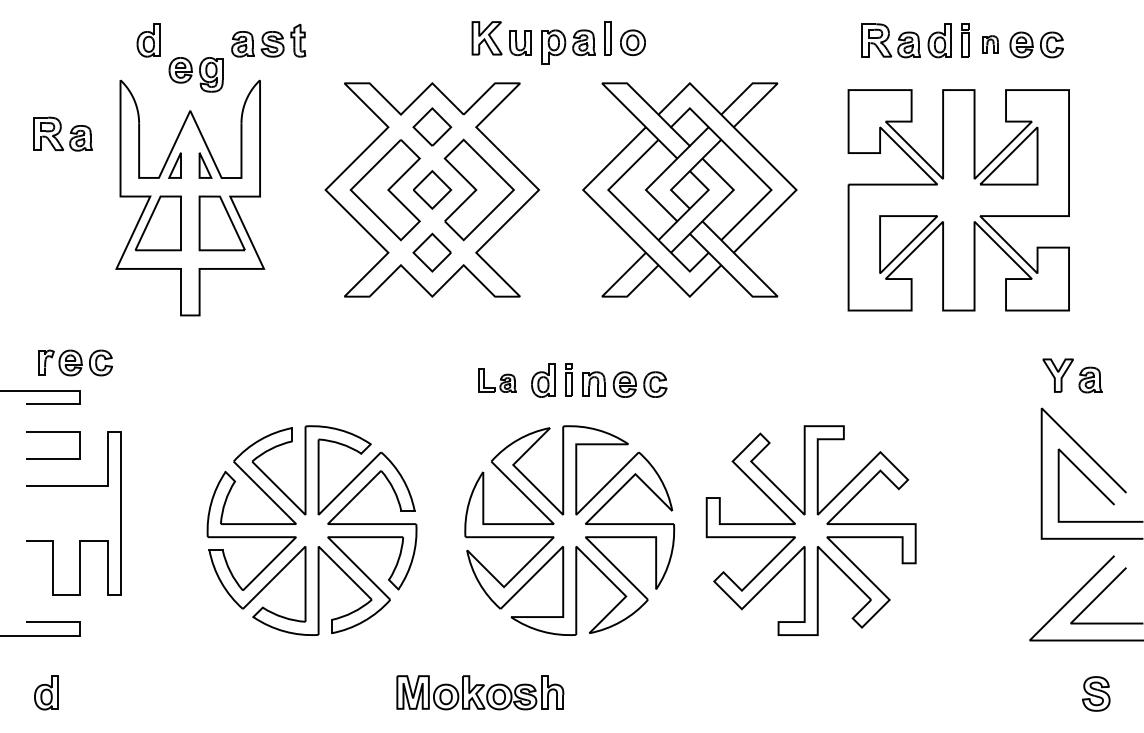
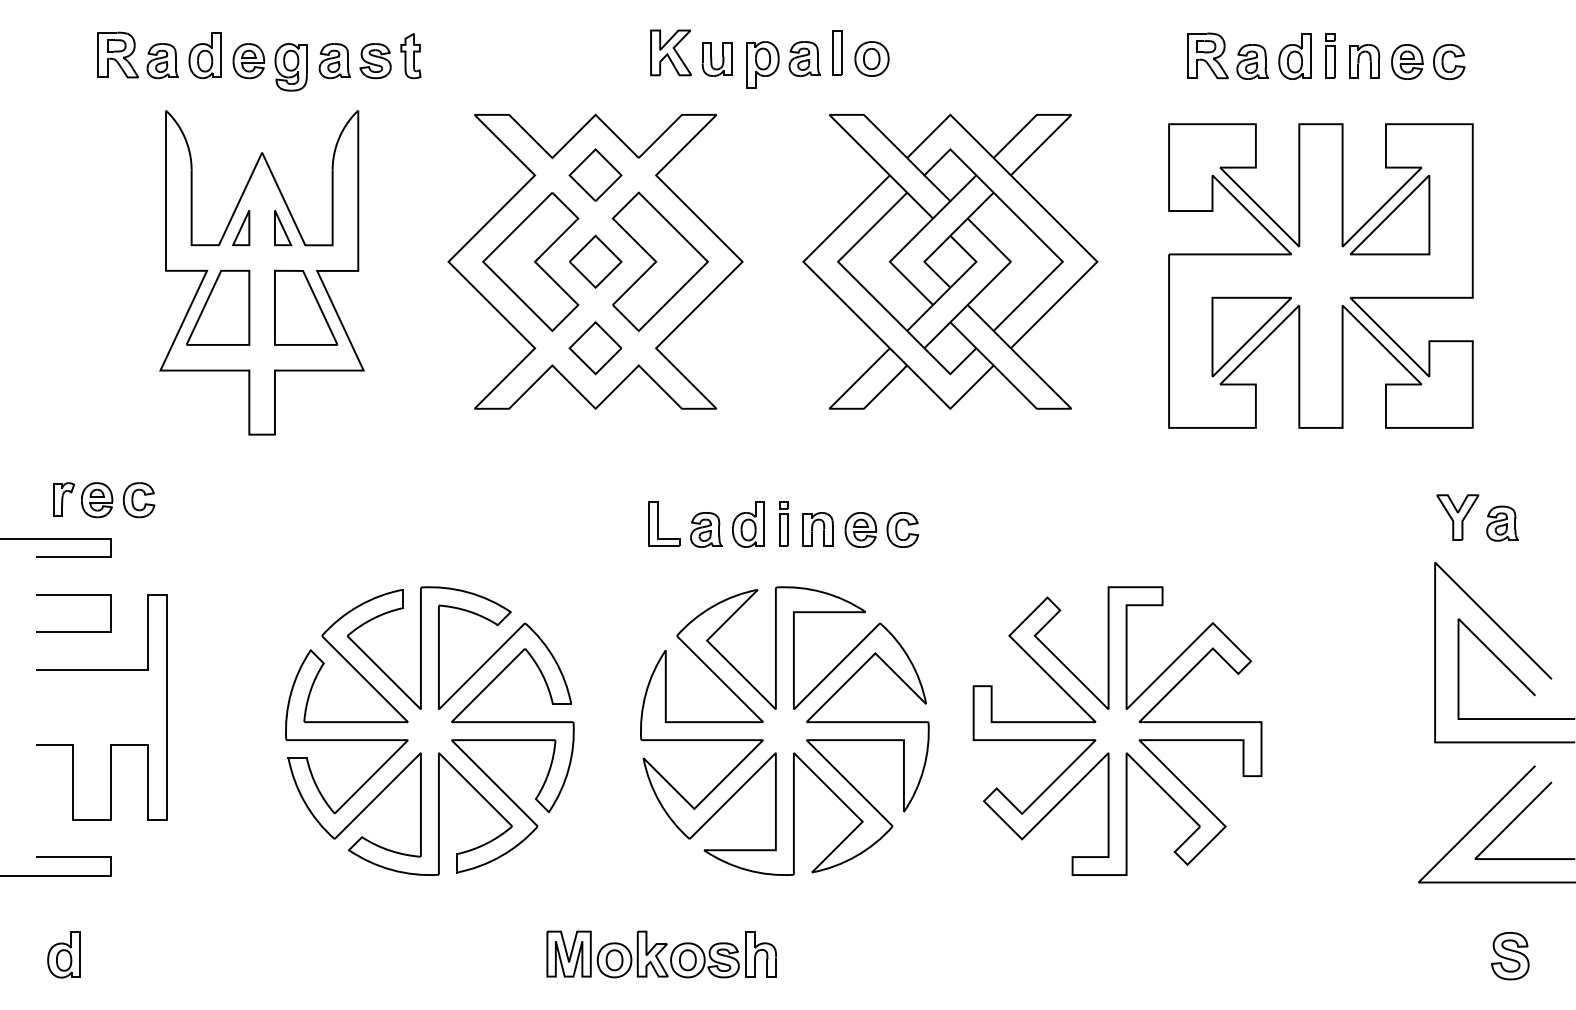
part: (990, 44) -> (1364, 61), size x1.43
part: (195, 74) -> (269, 66), moved
part: (62, 133) -> (137, 54), moved
part: (497, 380) -> (685, 524), size x1.43

